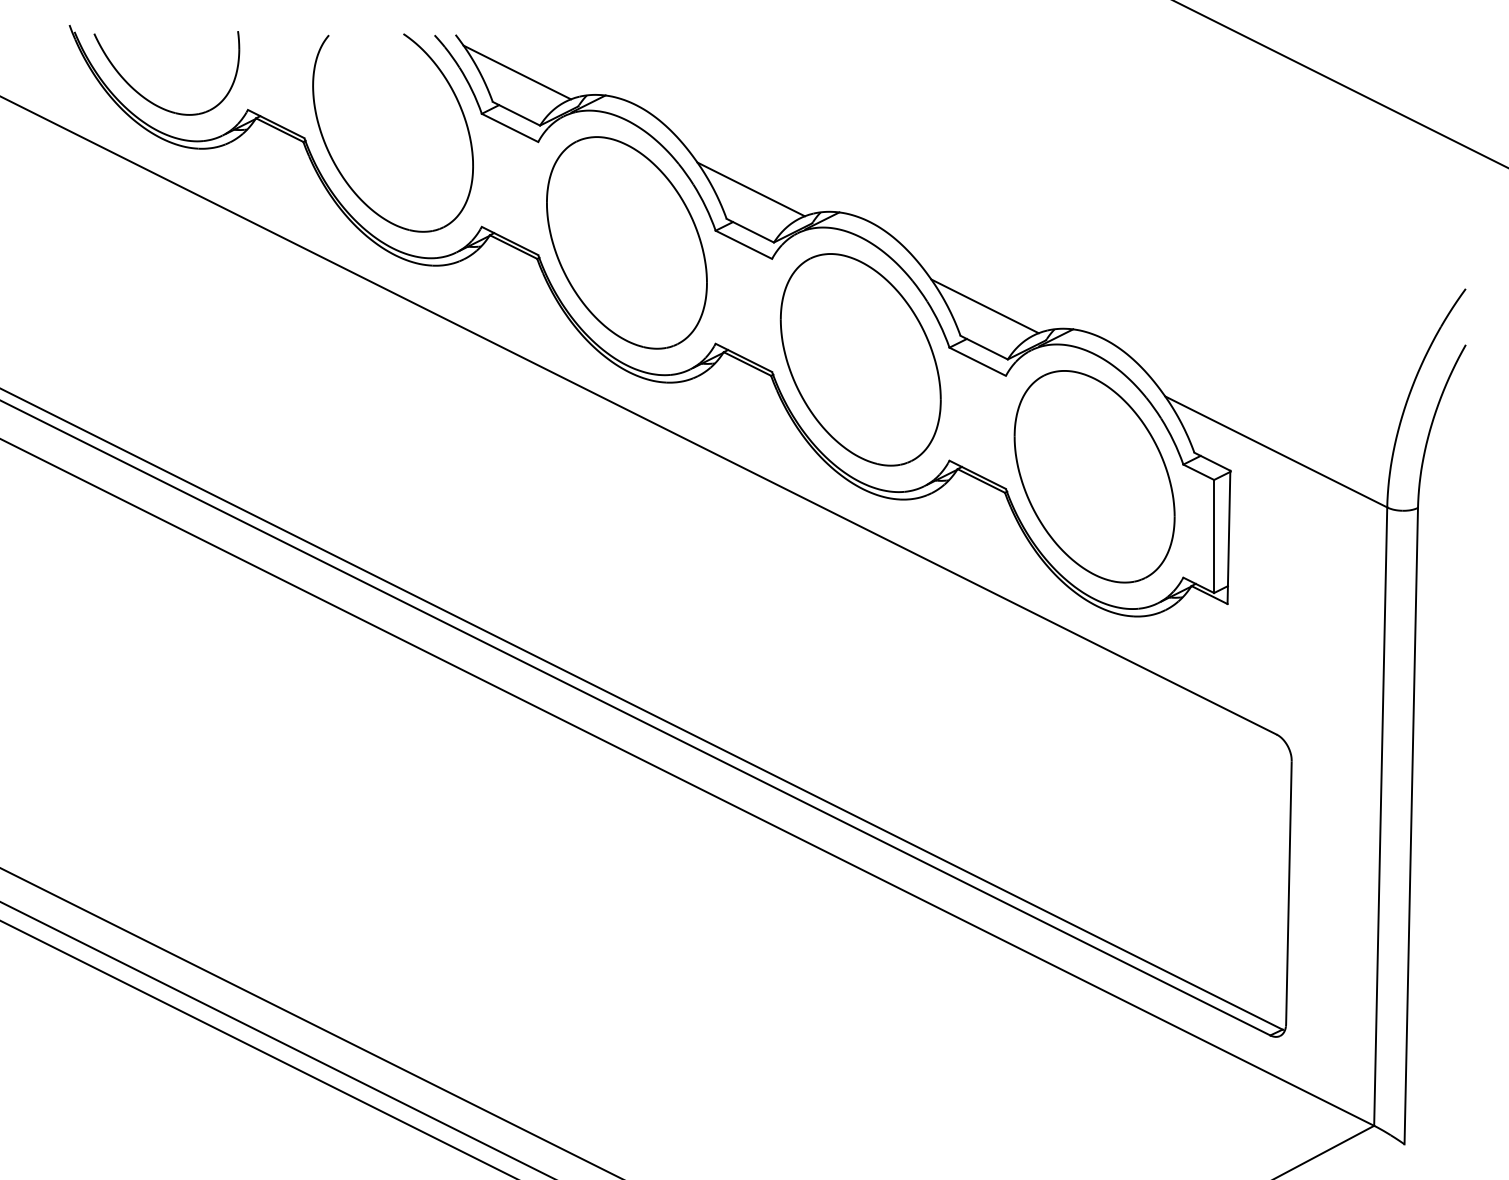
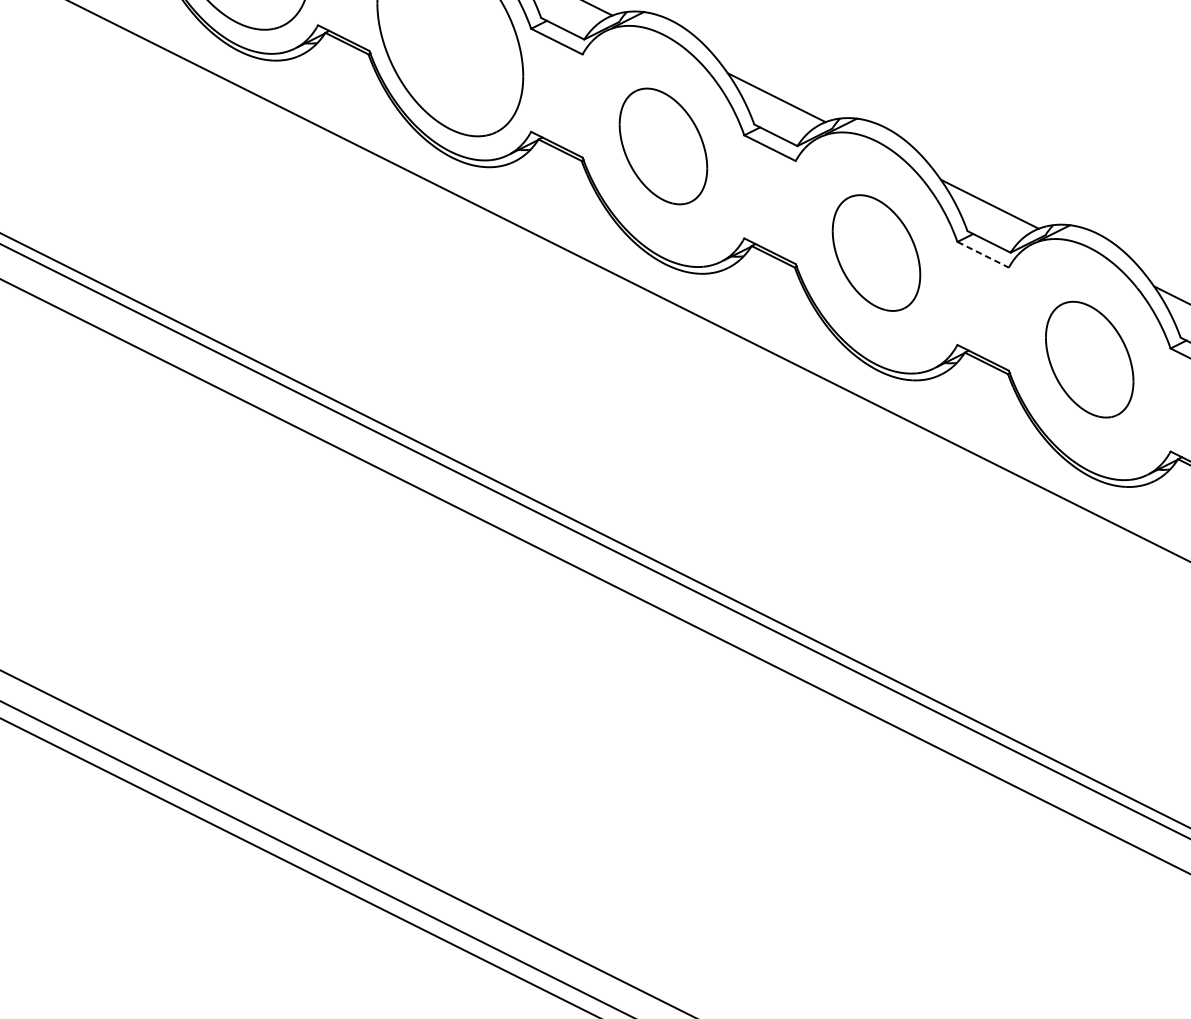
part: (626, 242) -> (663, 146), size x0.6
part: (860, 359) -> (876, 252), size x0.6
line: (977, 361) -> (982, 254), solid -> dashed
part: (1094, 476) -> (1089, 359), size x0.6

